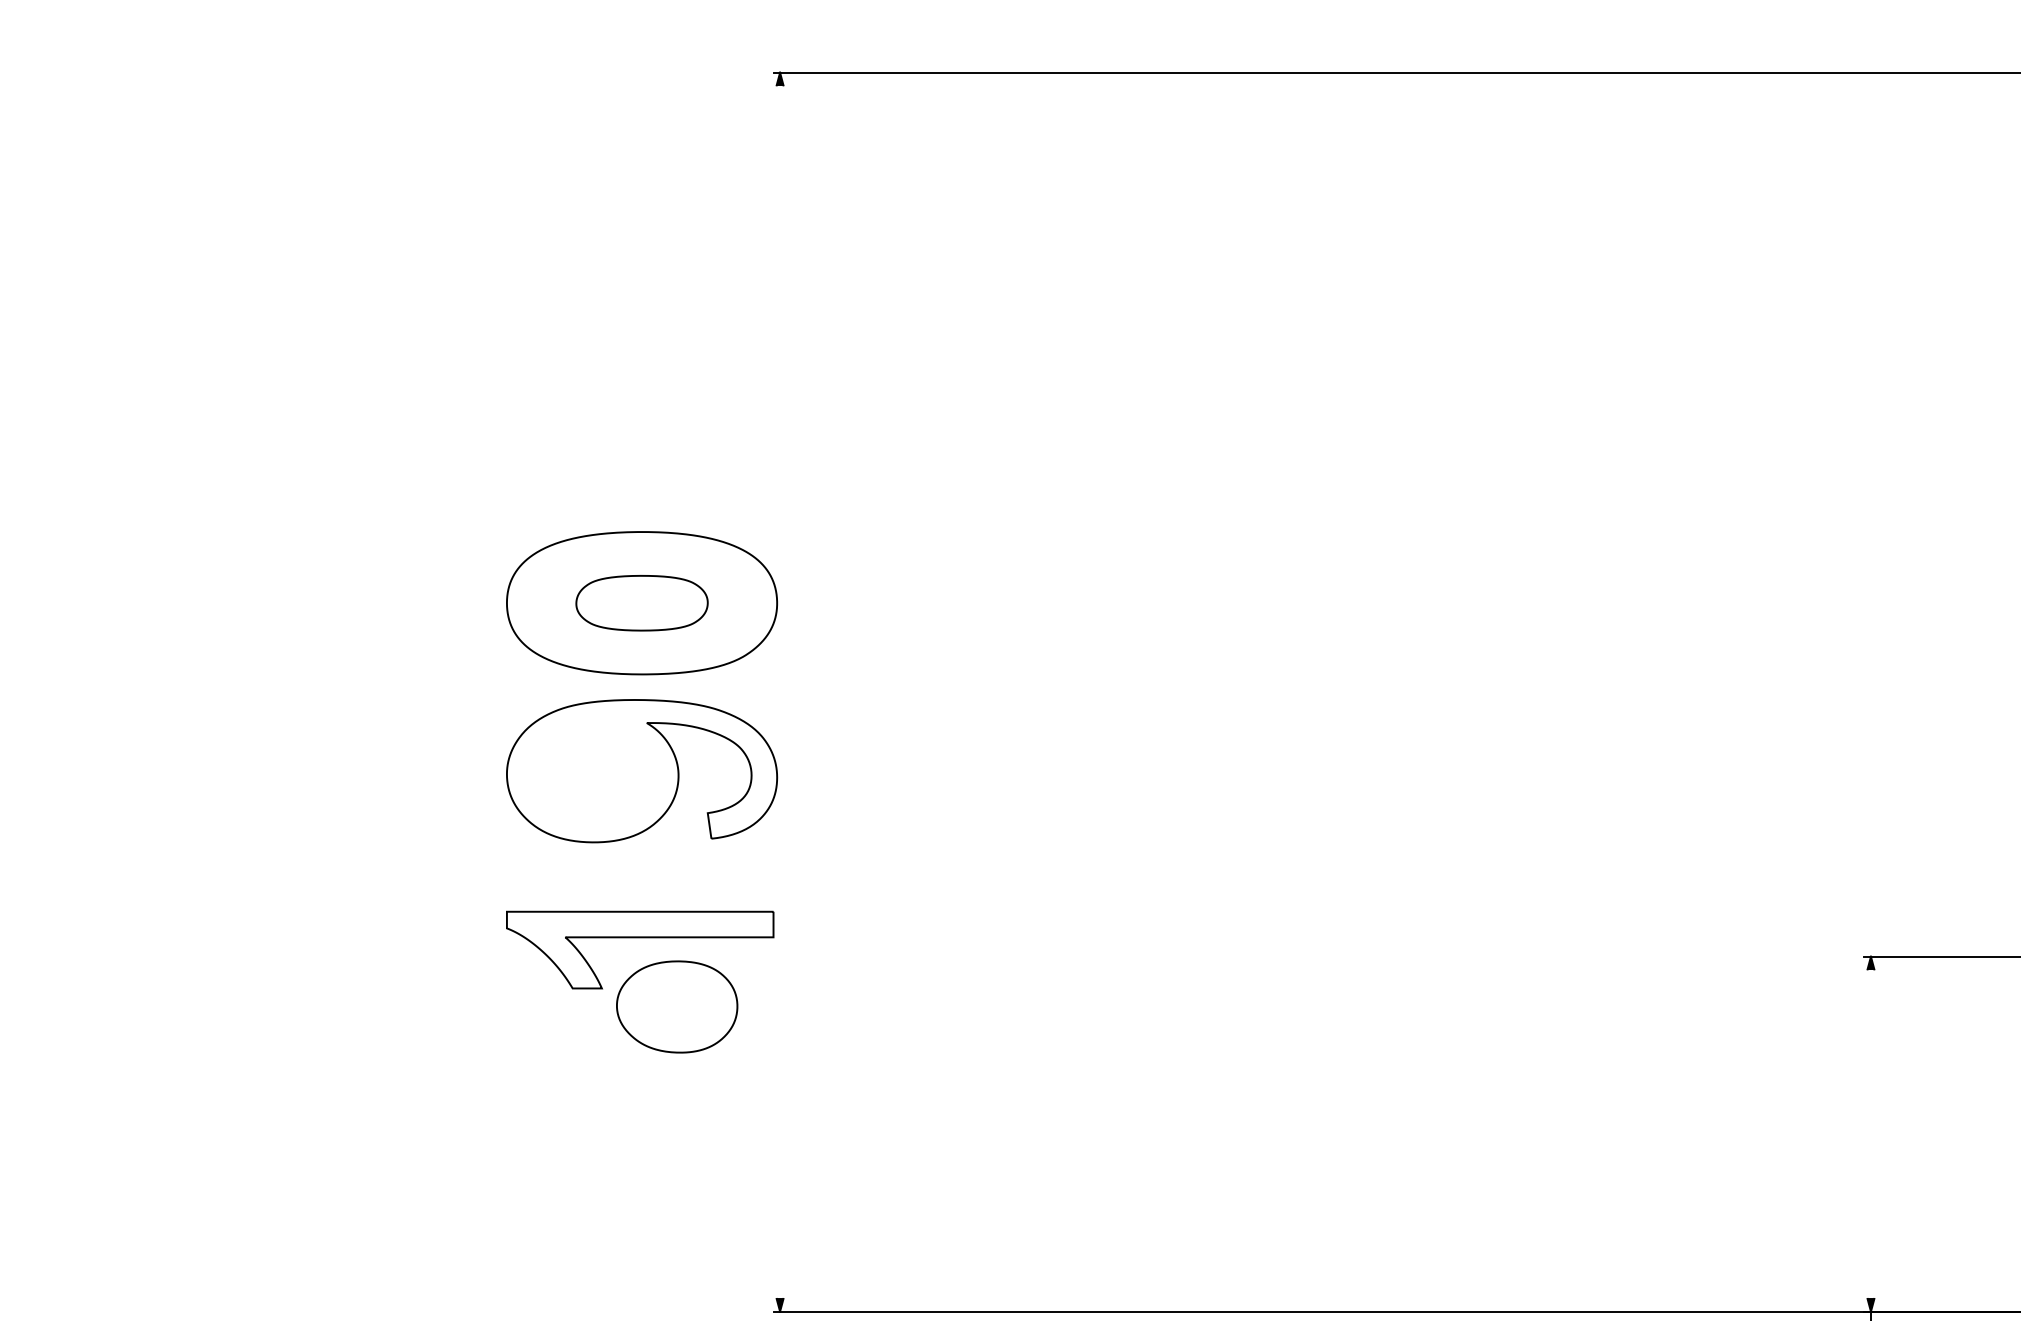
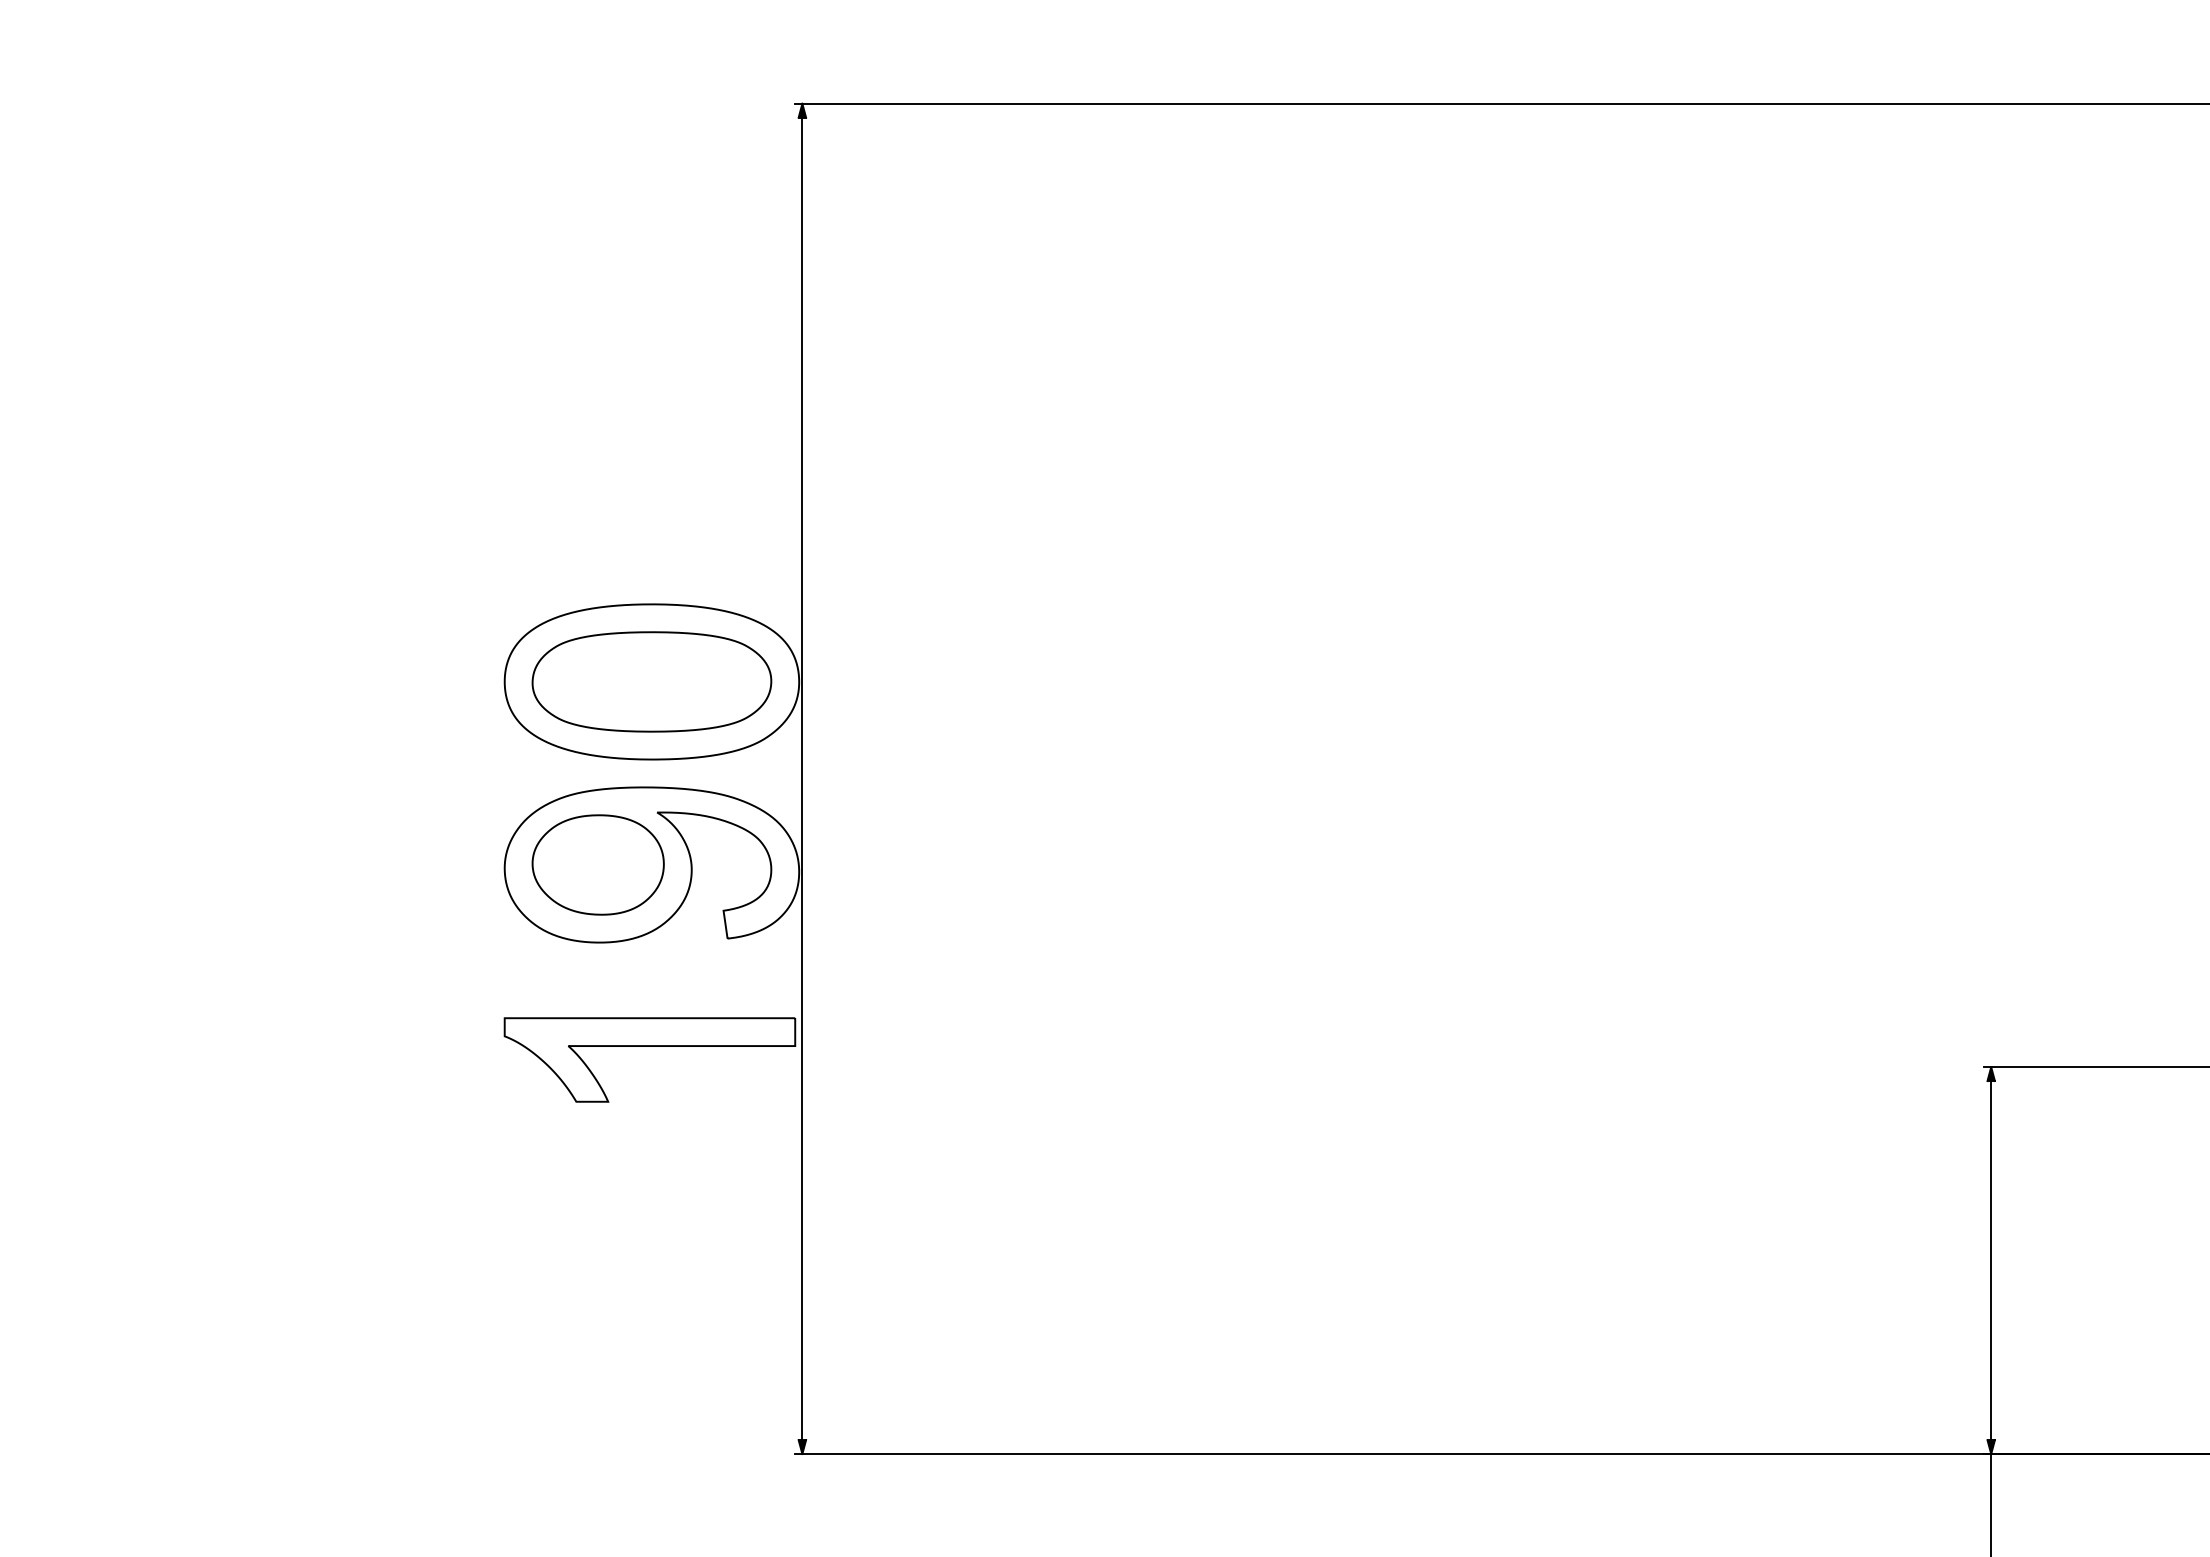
part: (641, 602) -> (651, 681), size x1.67
line: (780, 691) -> (802, 778), added
part: (676, 1006) -> (597, 864), moved
line: (1871, 1134) -> (1991, 1260), added

